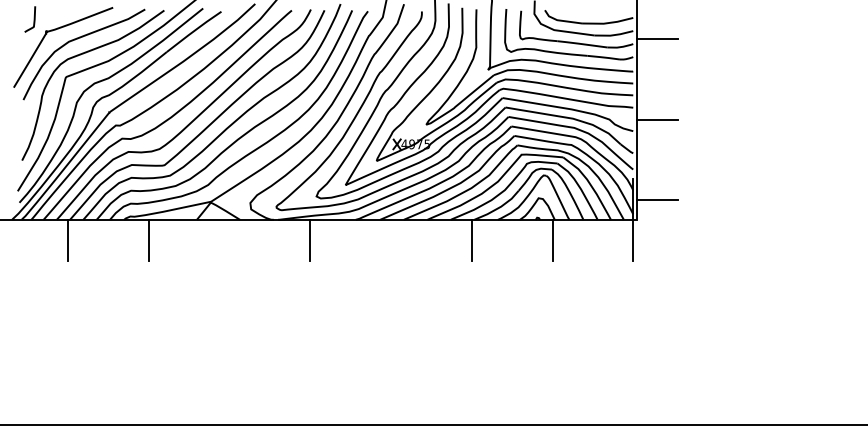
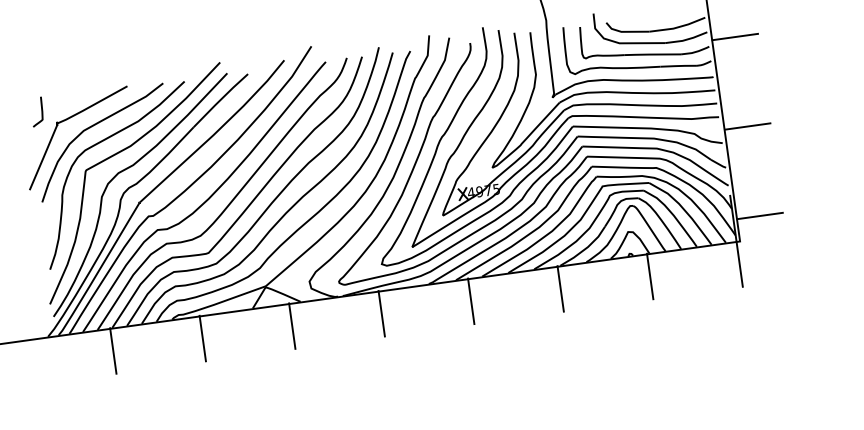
line: (229, 239) -> (292, 325), added
line: (391, 239) -> (471, 300), added

